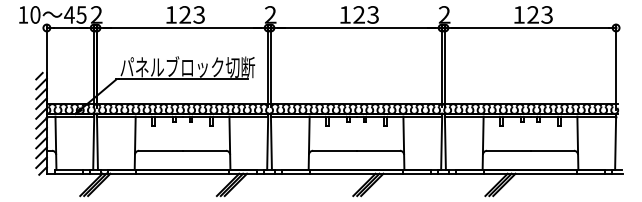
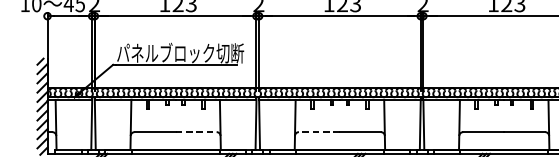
line: (204, 150) -> (196, 131), solid -> dashed
line: (334, 150) -> (319, 131), solid -> dashed

